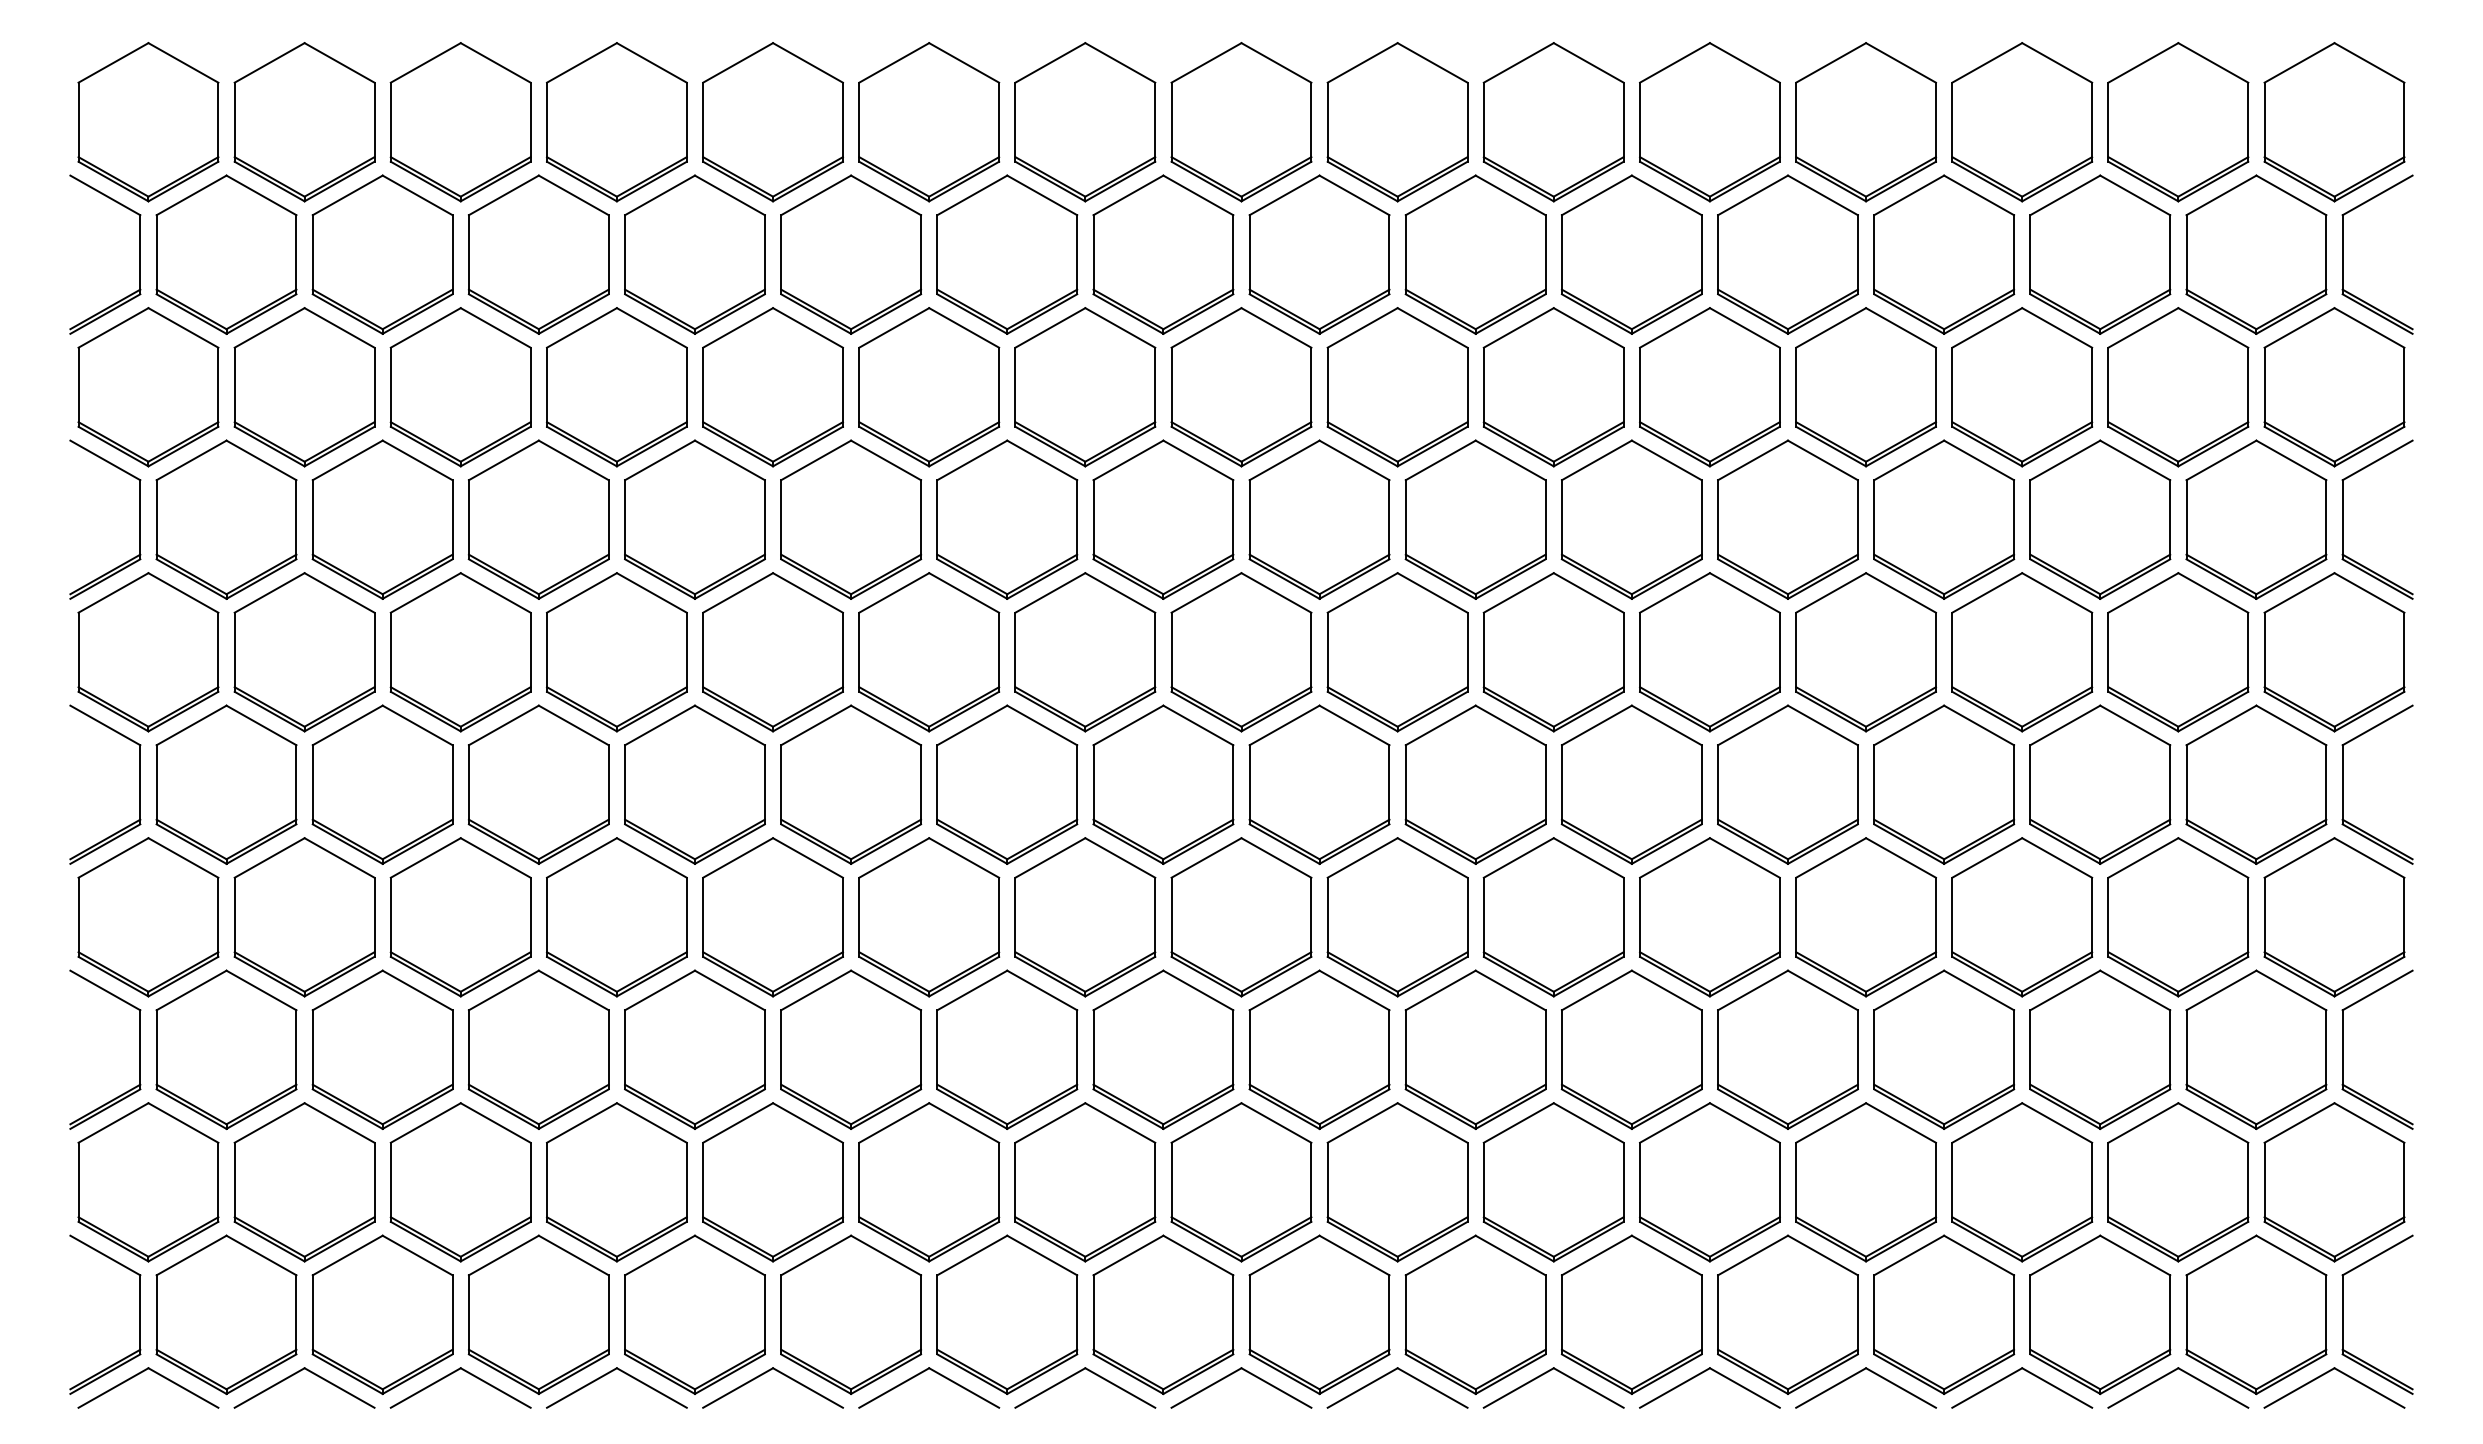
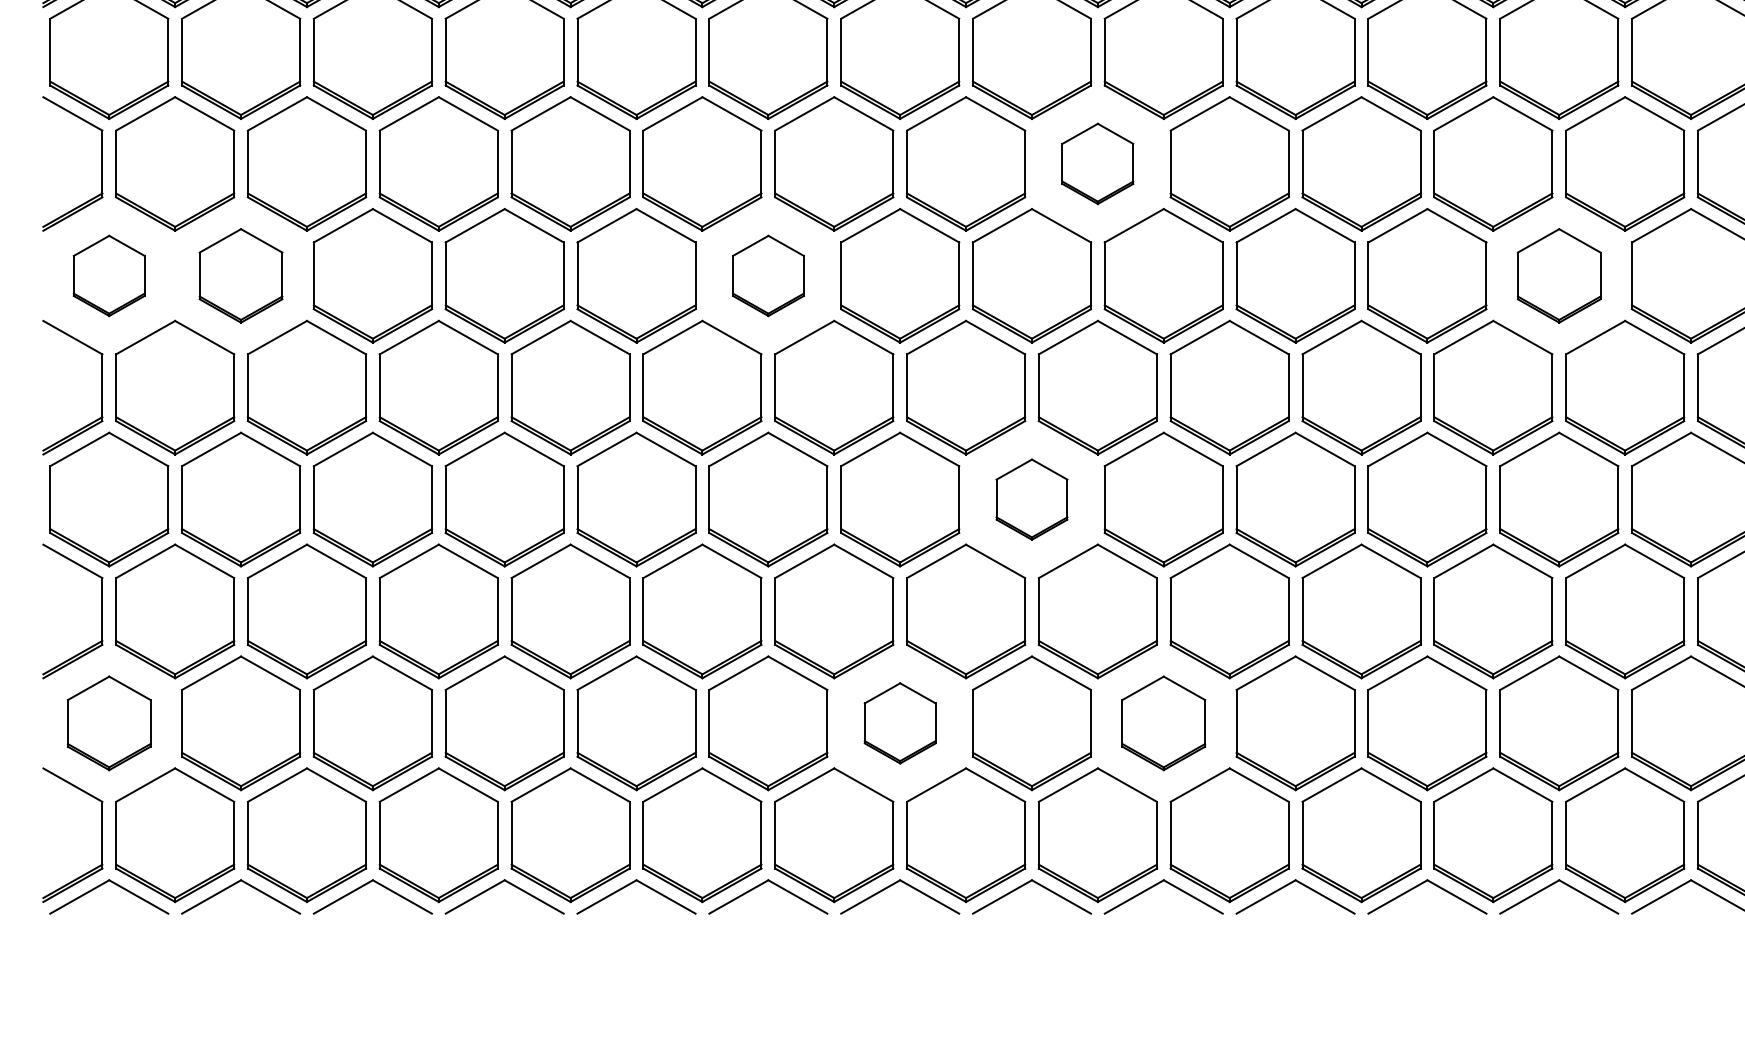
part: (1319, 519) -> (1097, 163), size x0.6
part: (148, 652) -> (109, 276), size x0.6
part: (304, 652) -> (240, 276), size x0.7
part: (929, 652) -> (768, 276), size x0.6
part: (1865, 652) -> (1558, 276), size x0.7
part: (1241, 917) -> (1032, 499), size x0.6
part: (148, 1182) -> (109, 723), size x0.7
part: (1085, 1182) -> (900, 723), size x0.6
part: (1397, 1182) -> (1163, 723), size x0.7

